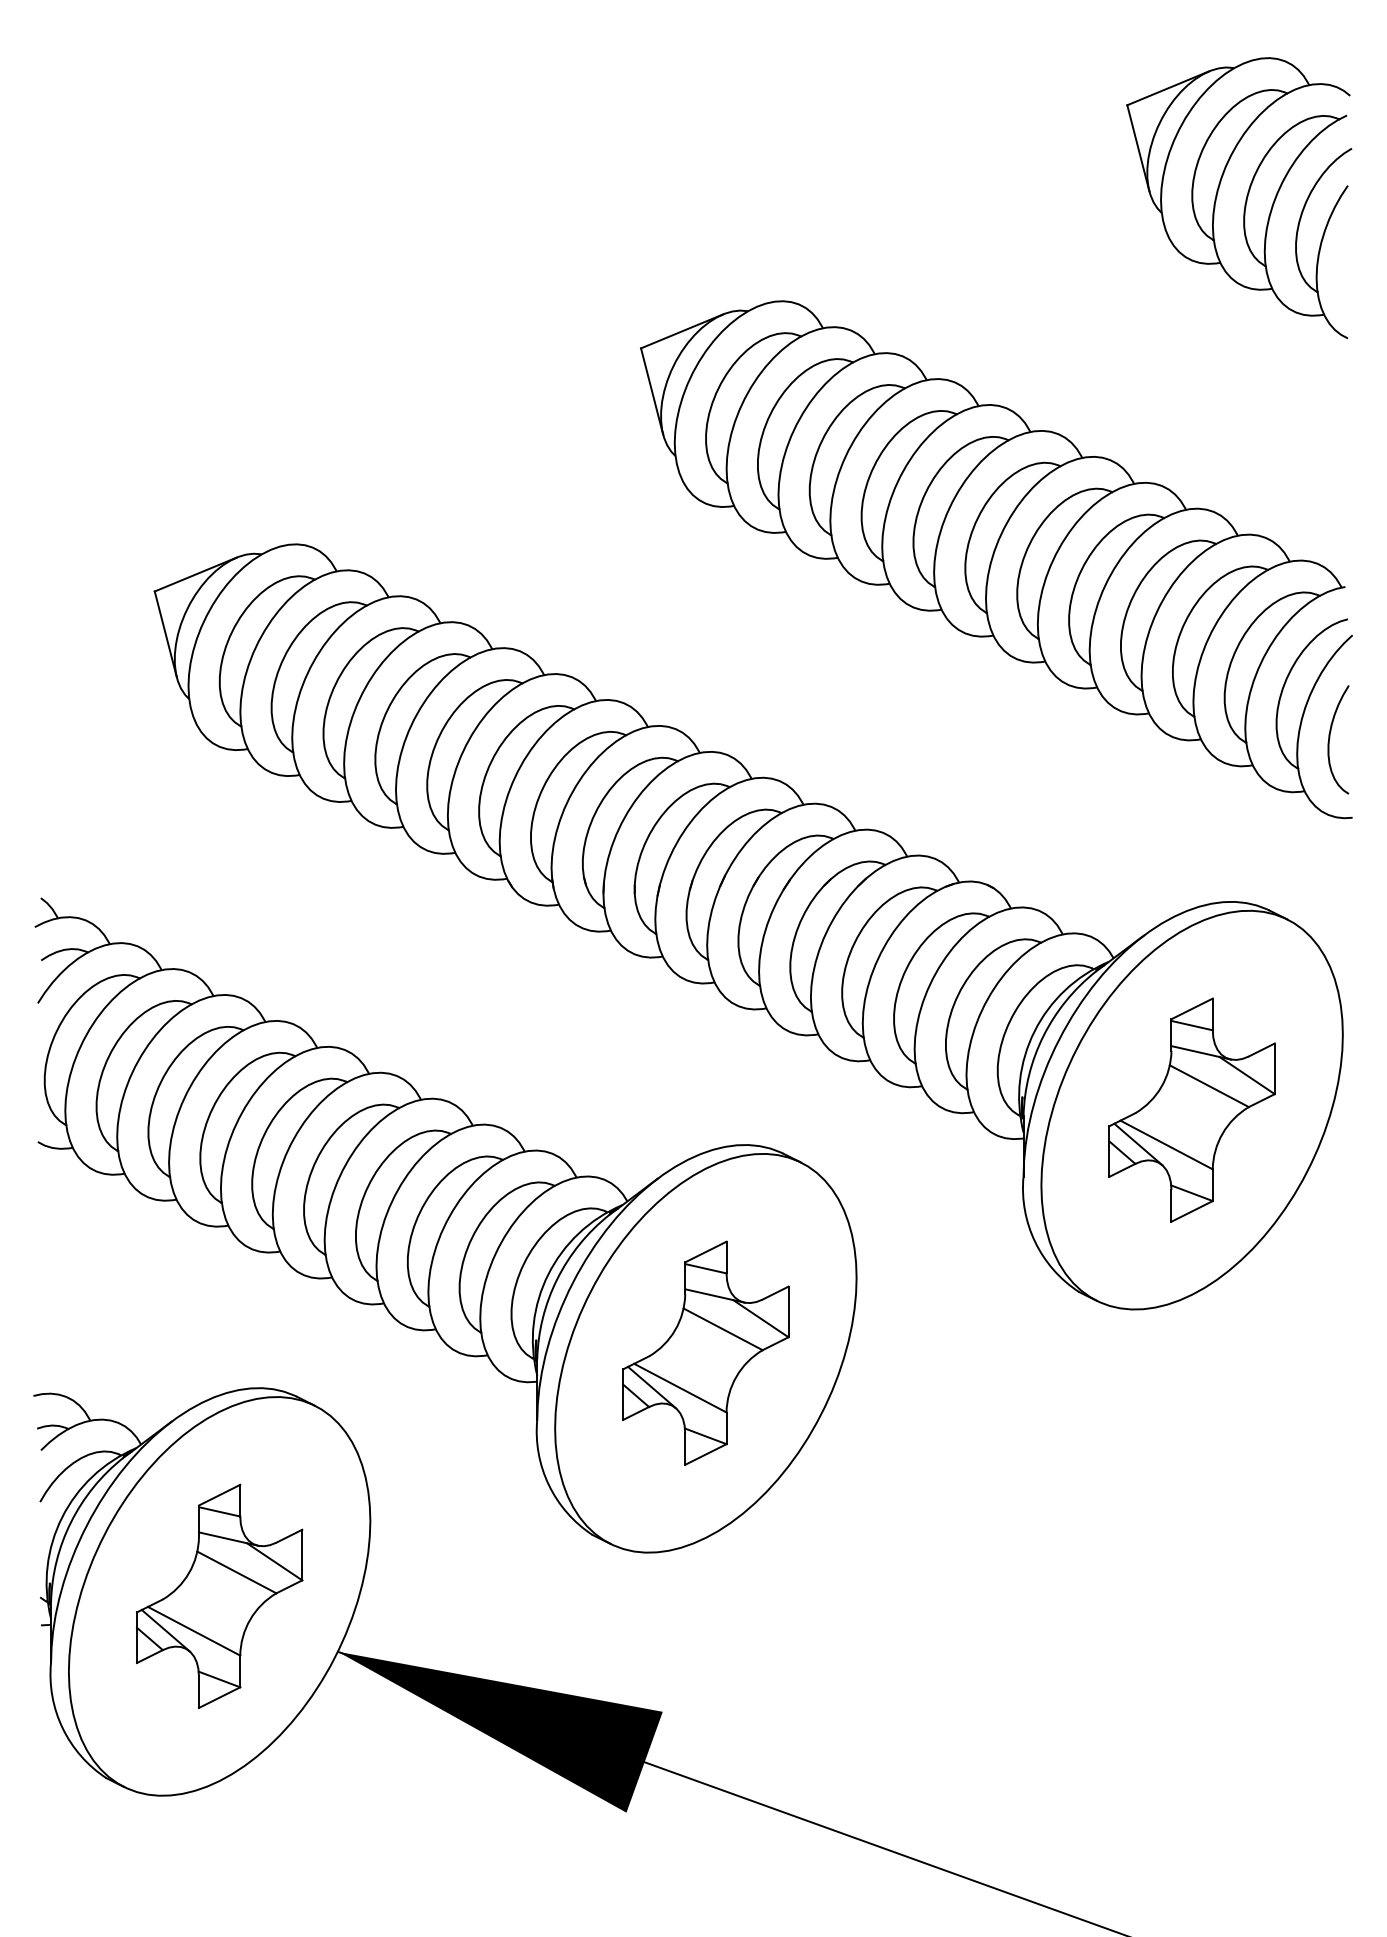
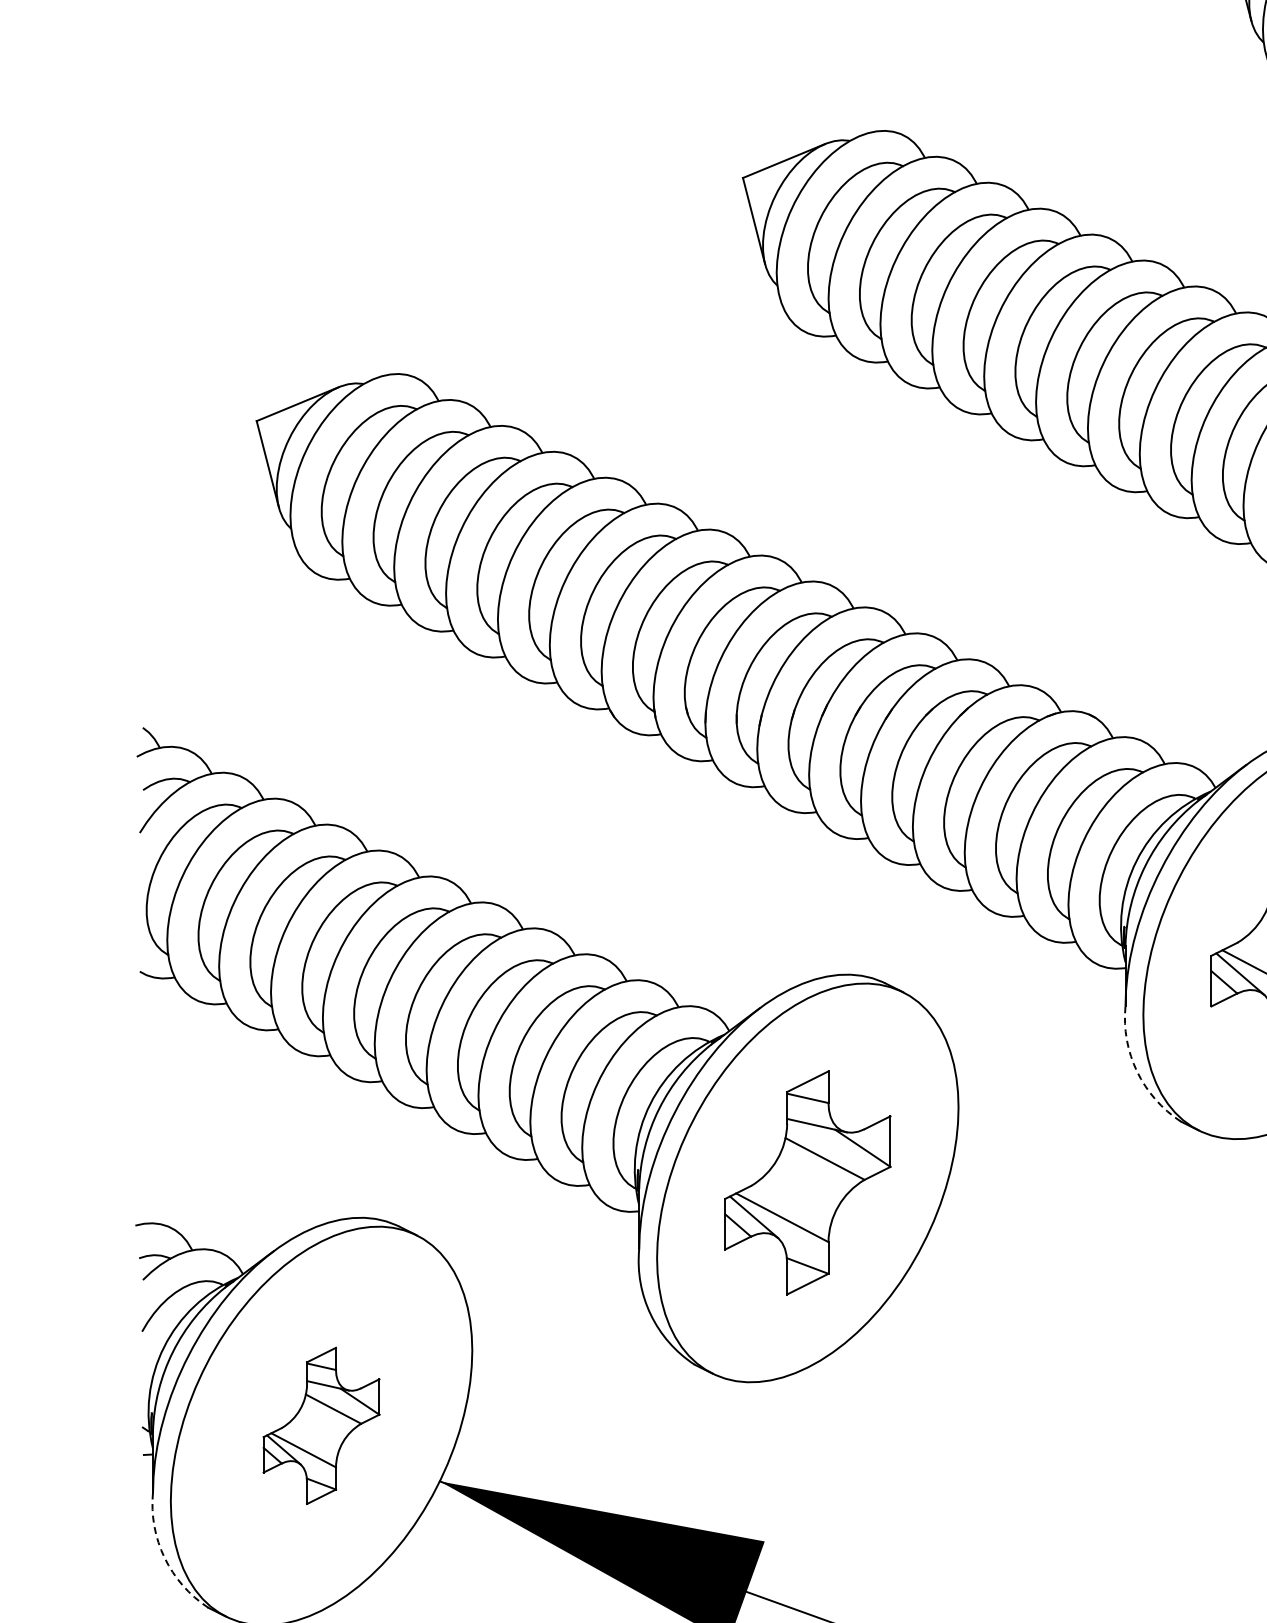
arc: (1035, 1242) -> (1137, 1072), solid -> dashed
part: (219, 1595) -> (321, 1425), size x0.7
arc: (62, 1728) -> (164, 1558), solid -> dashed

